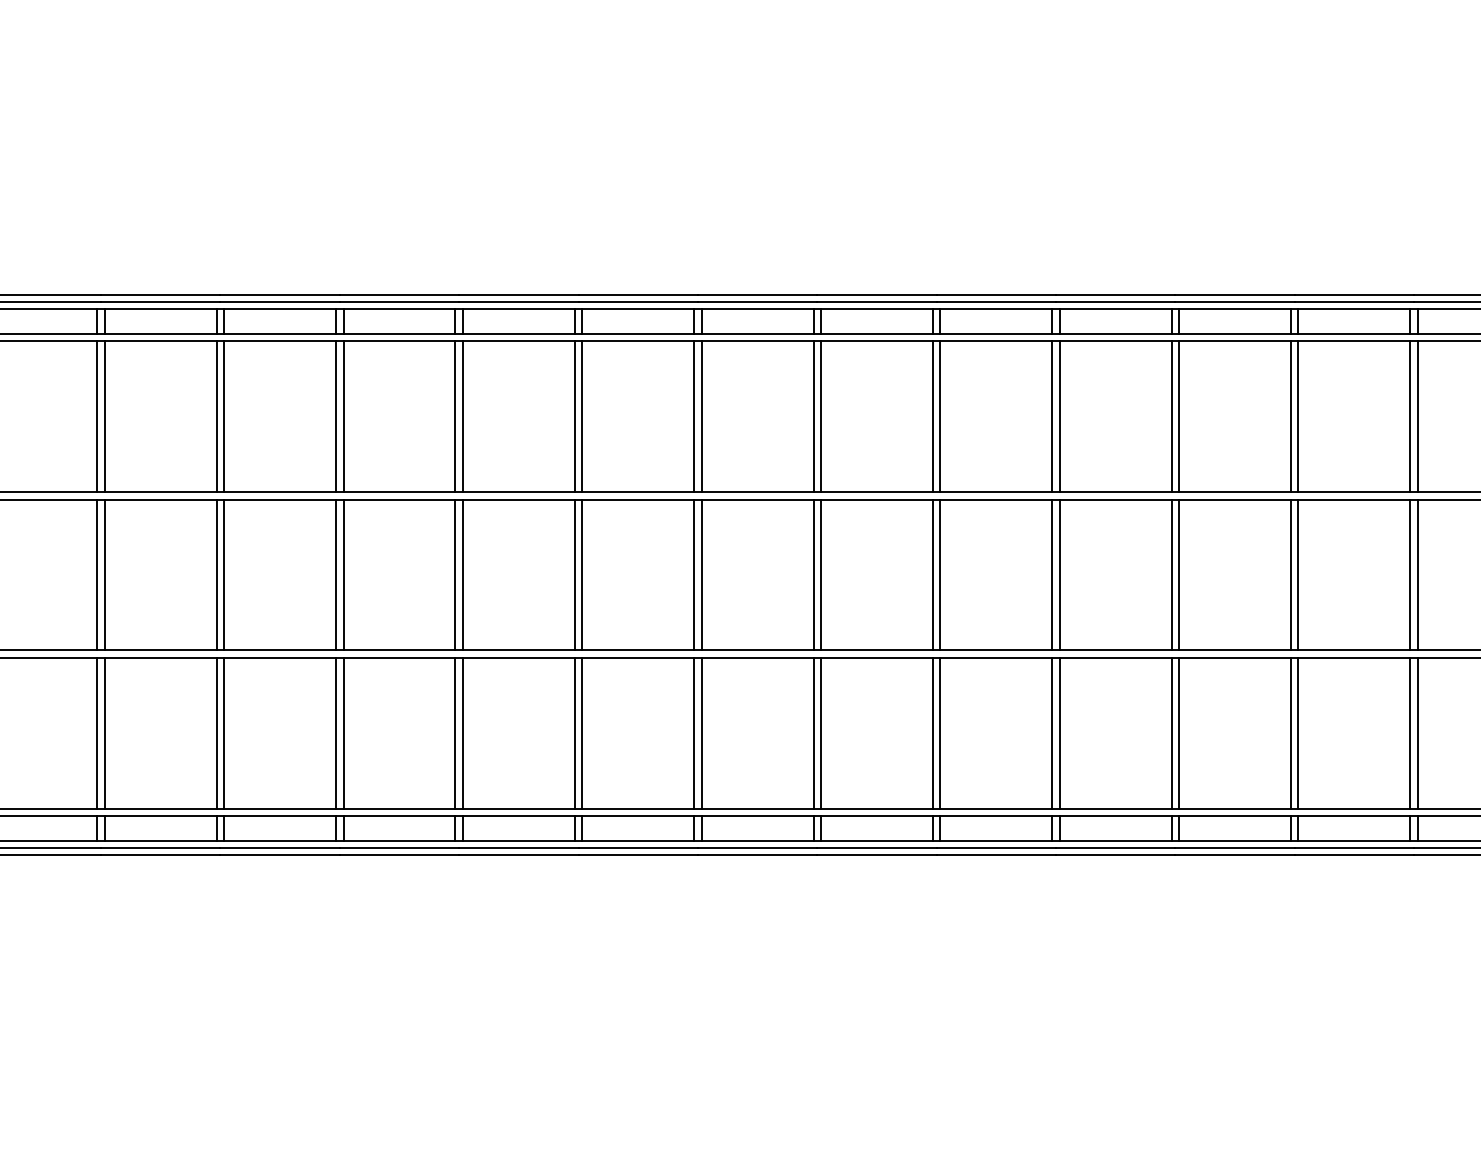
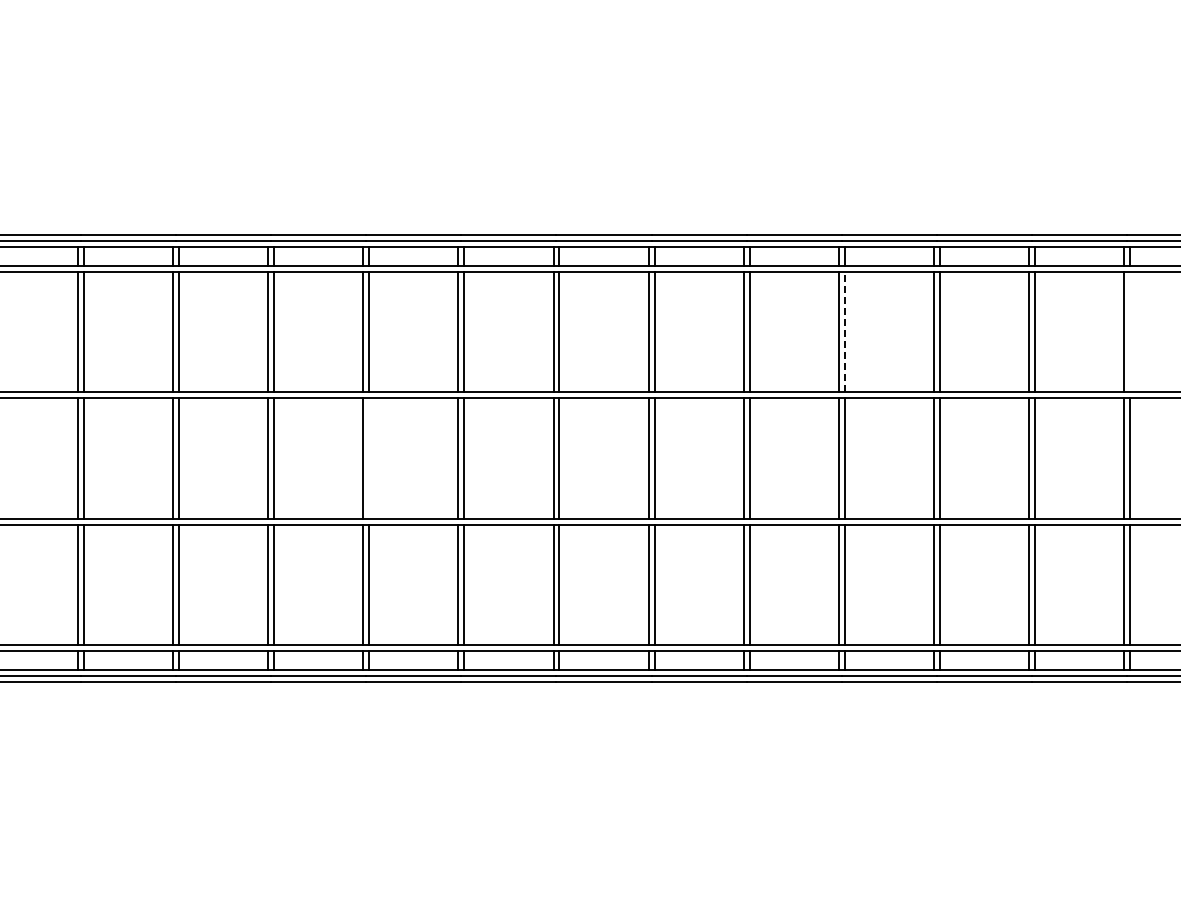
line: (1059, 415) -> (844, 331), solid -> dashed
line: (1417, 416) -> (1130, 332), removed
line: (463, 575) -> (369, 458), removed

